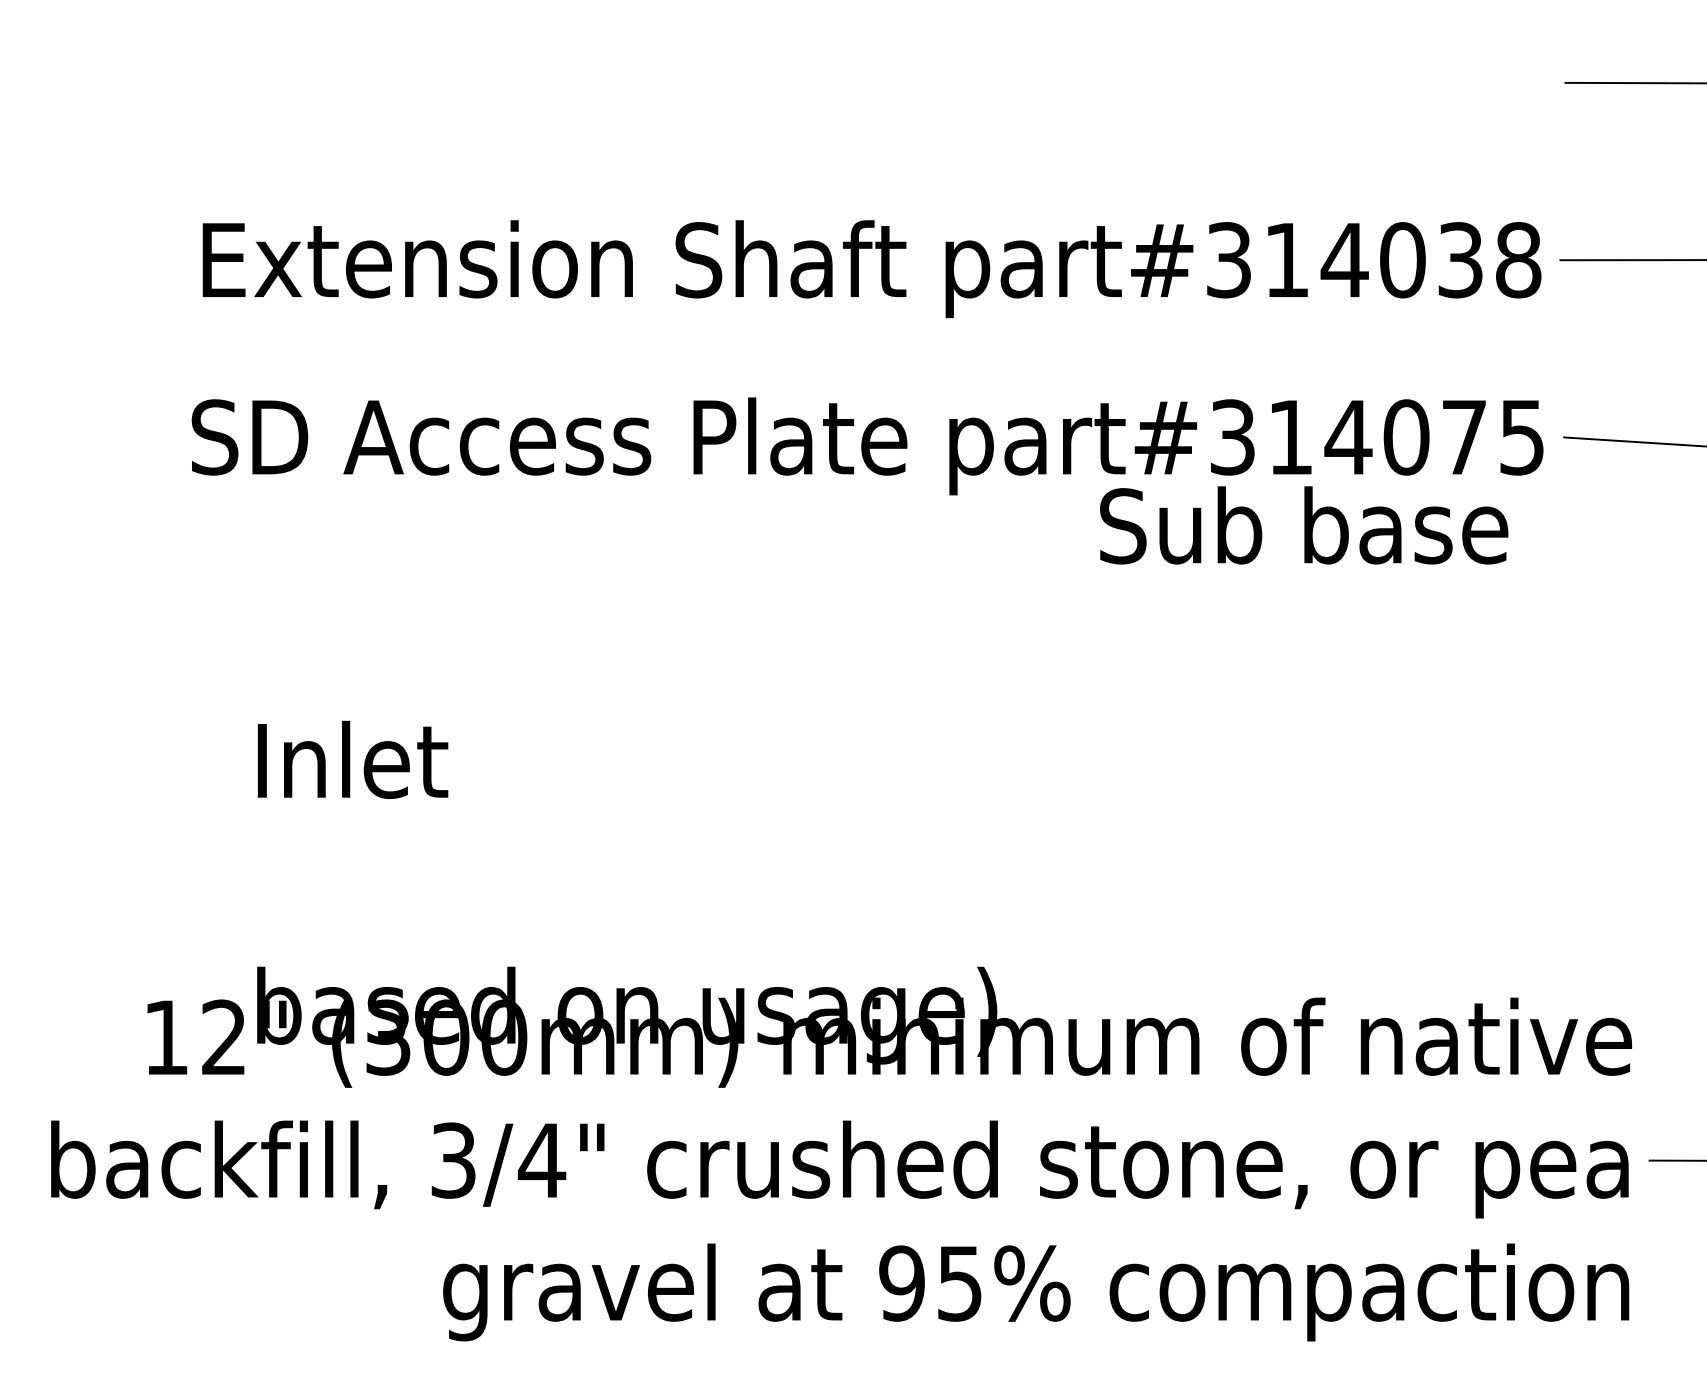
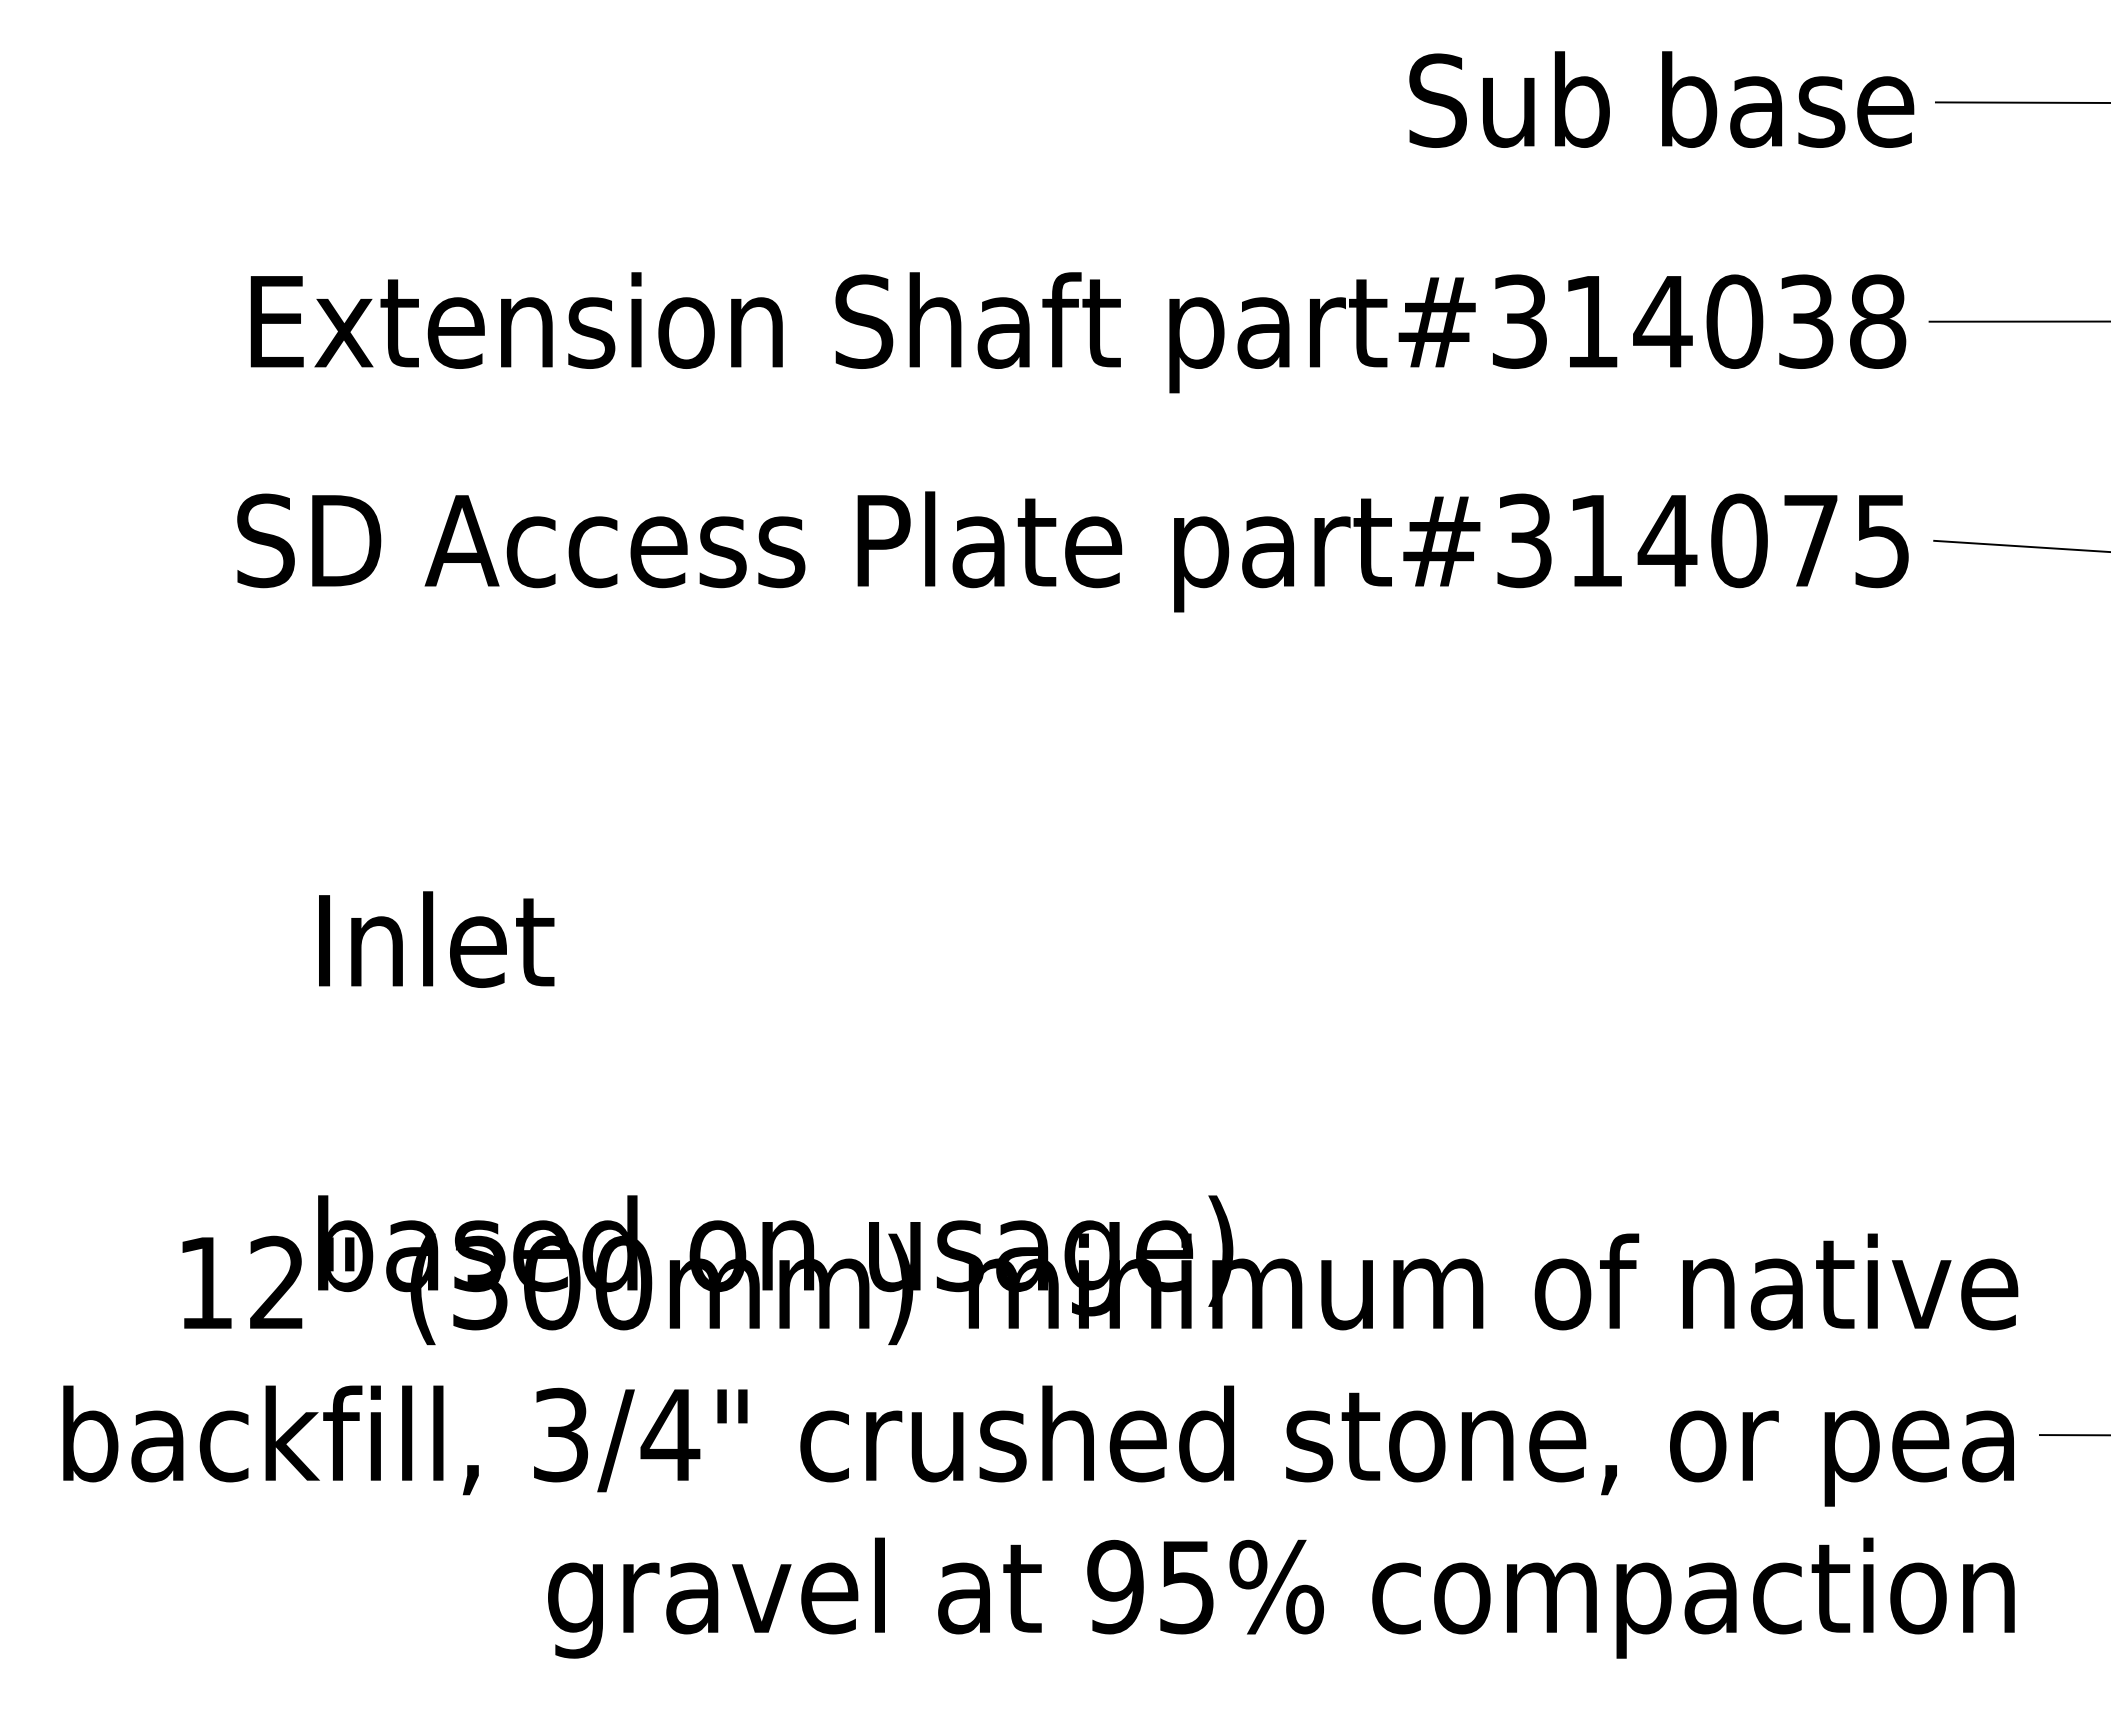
text: (1303, 525) -> (1661, 99), moved

